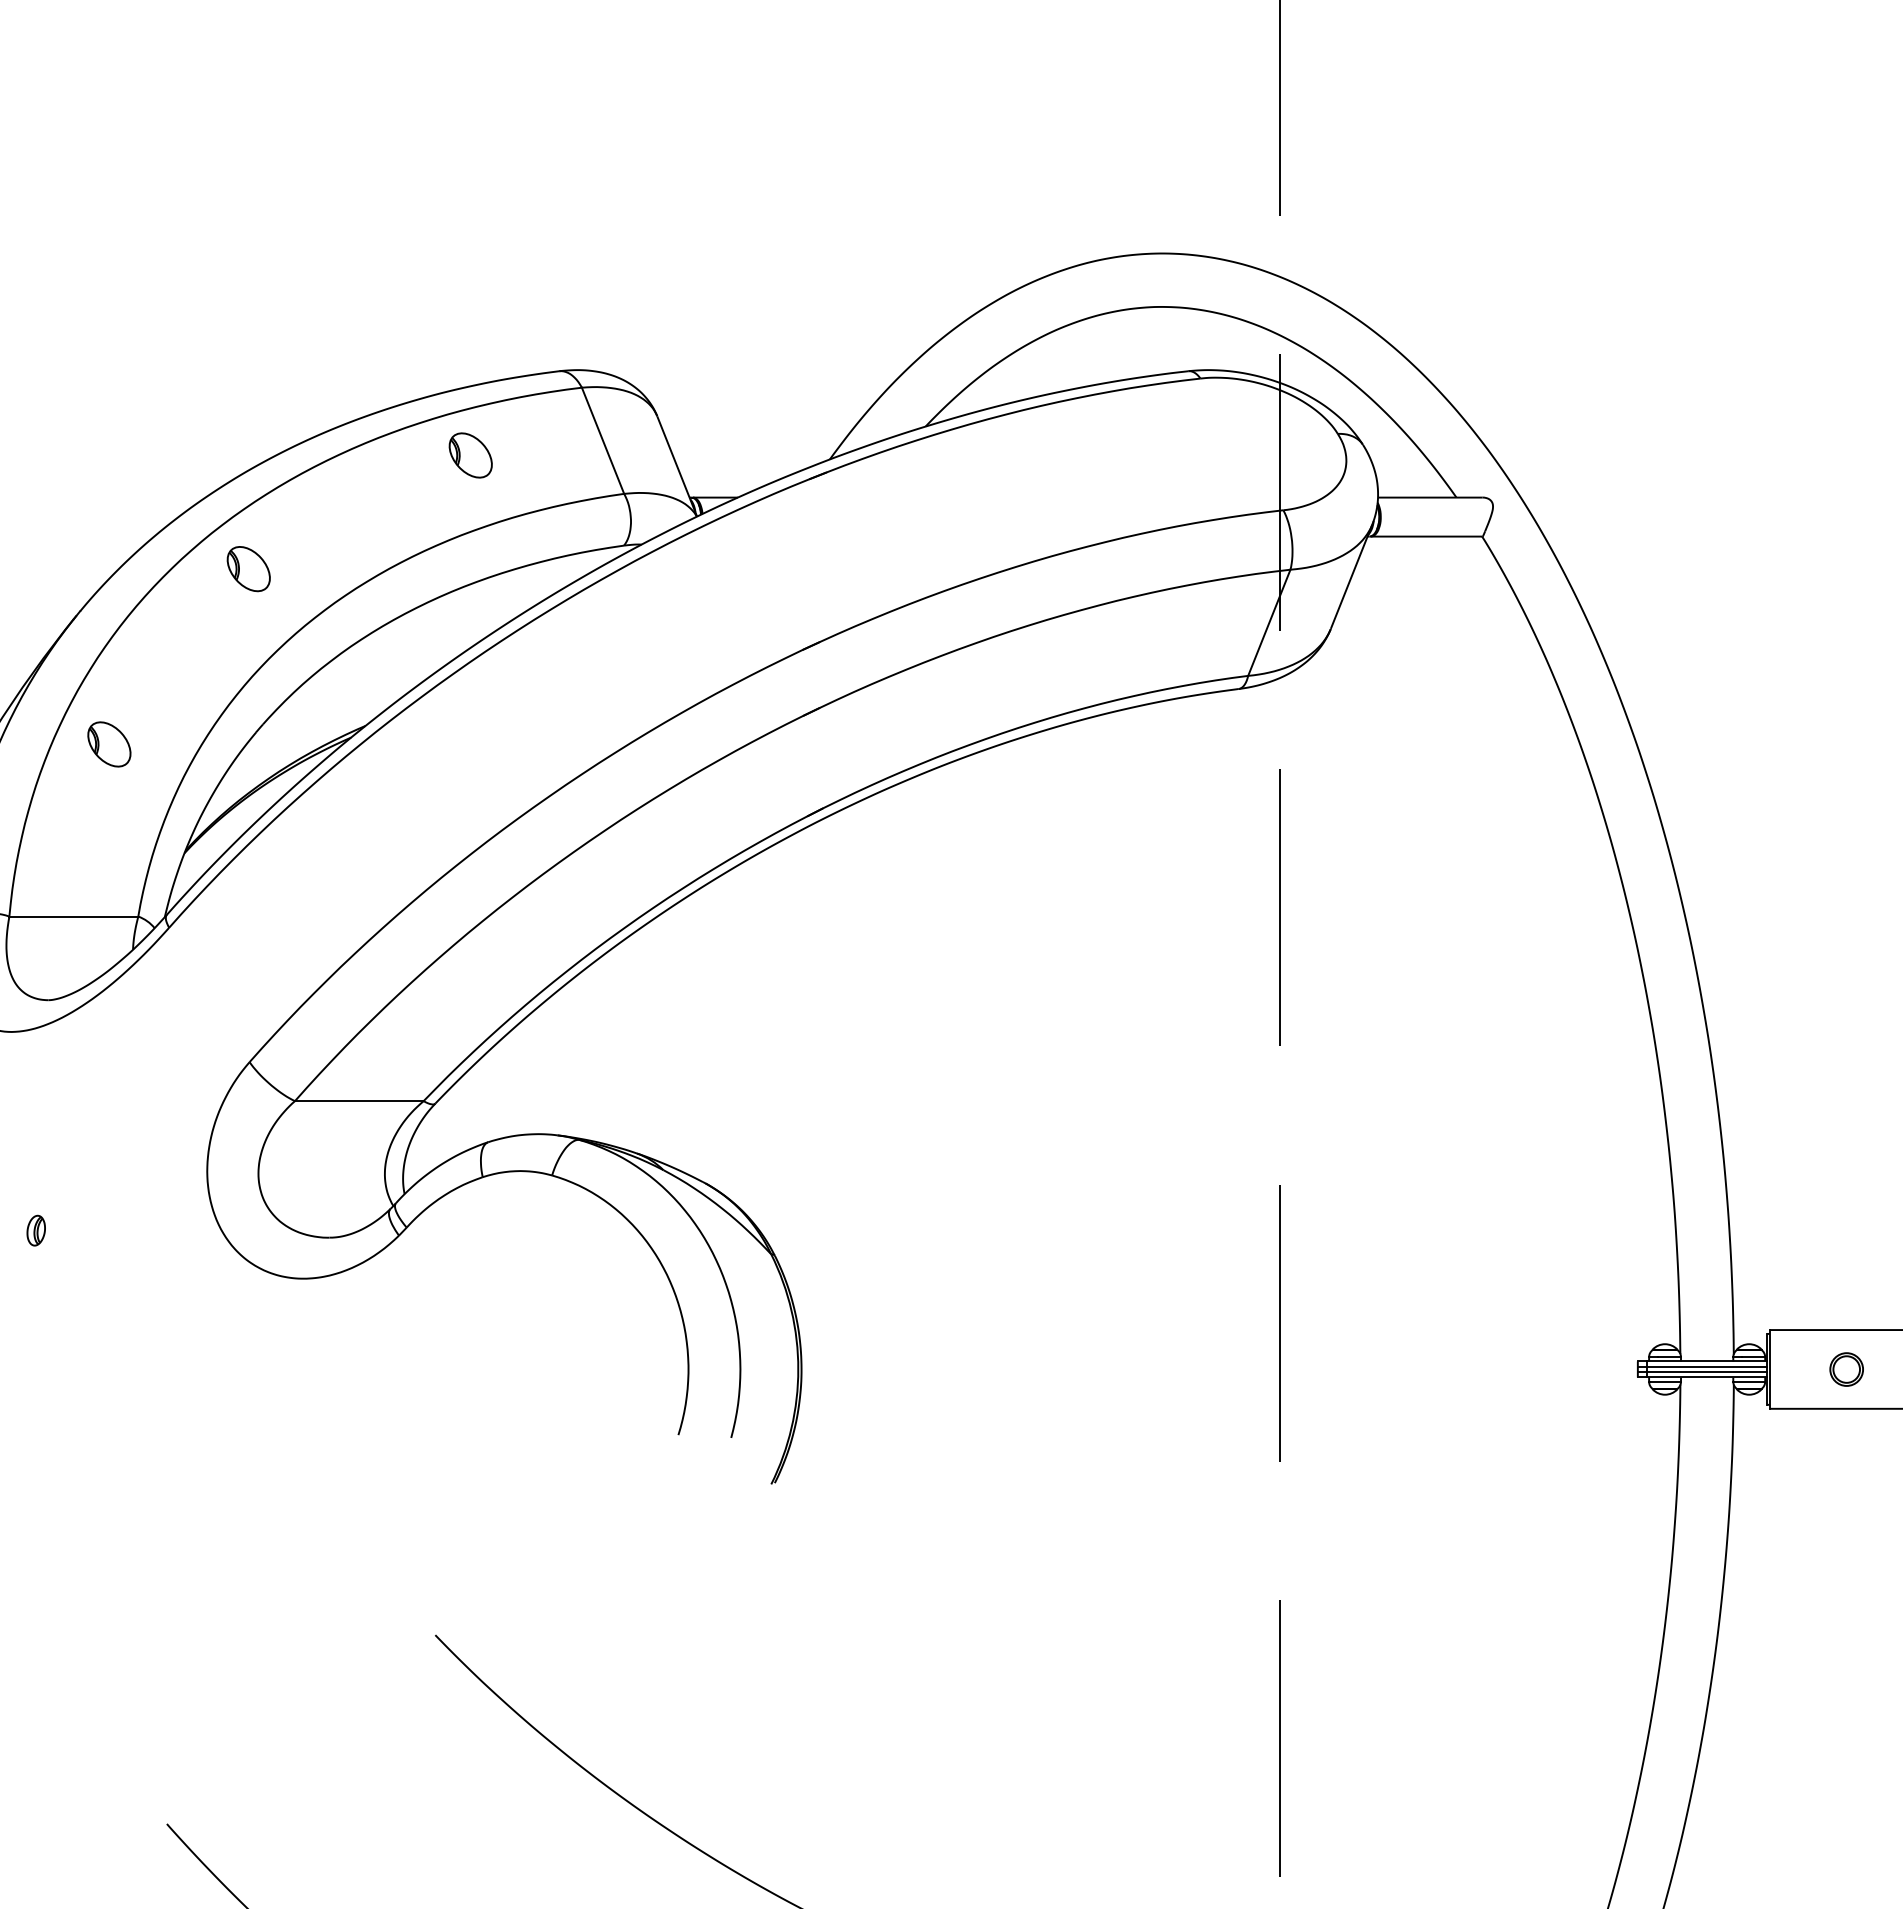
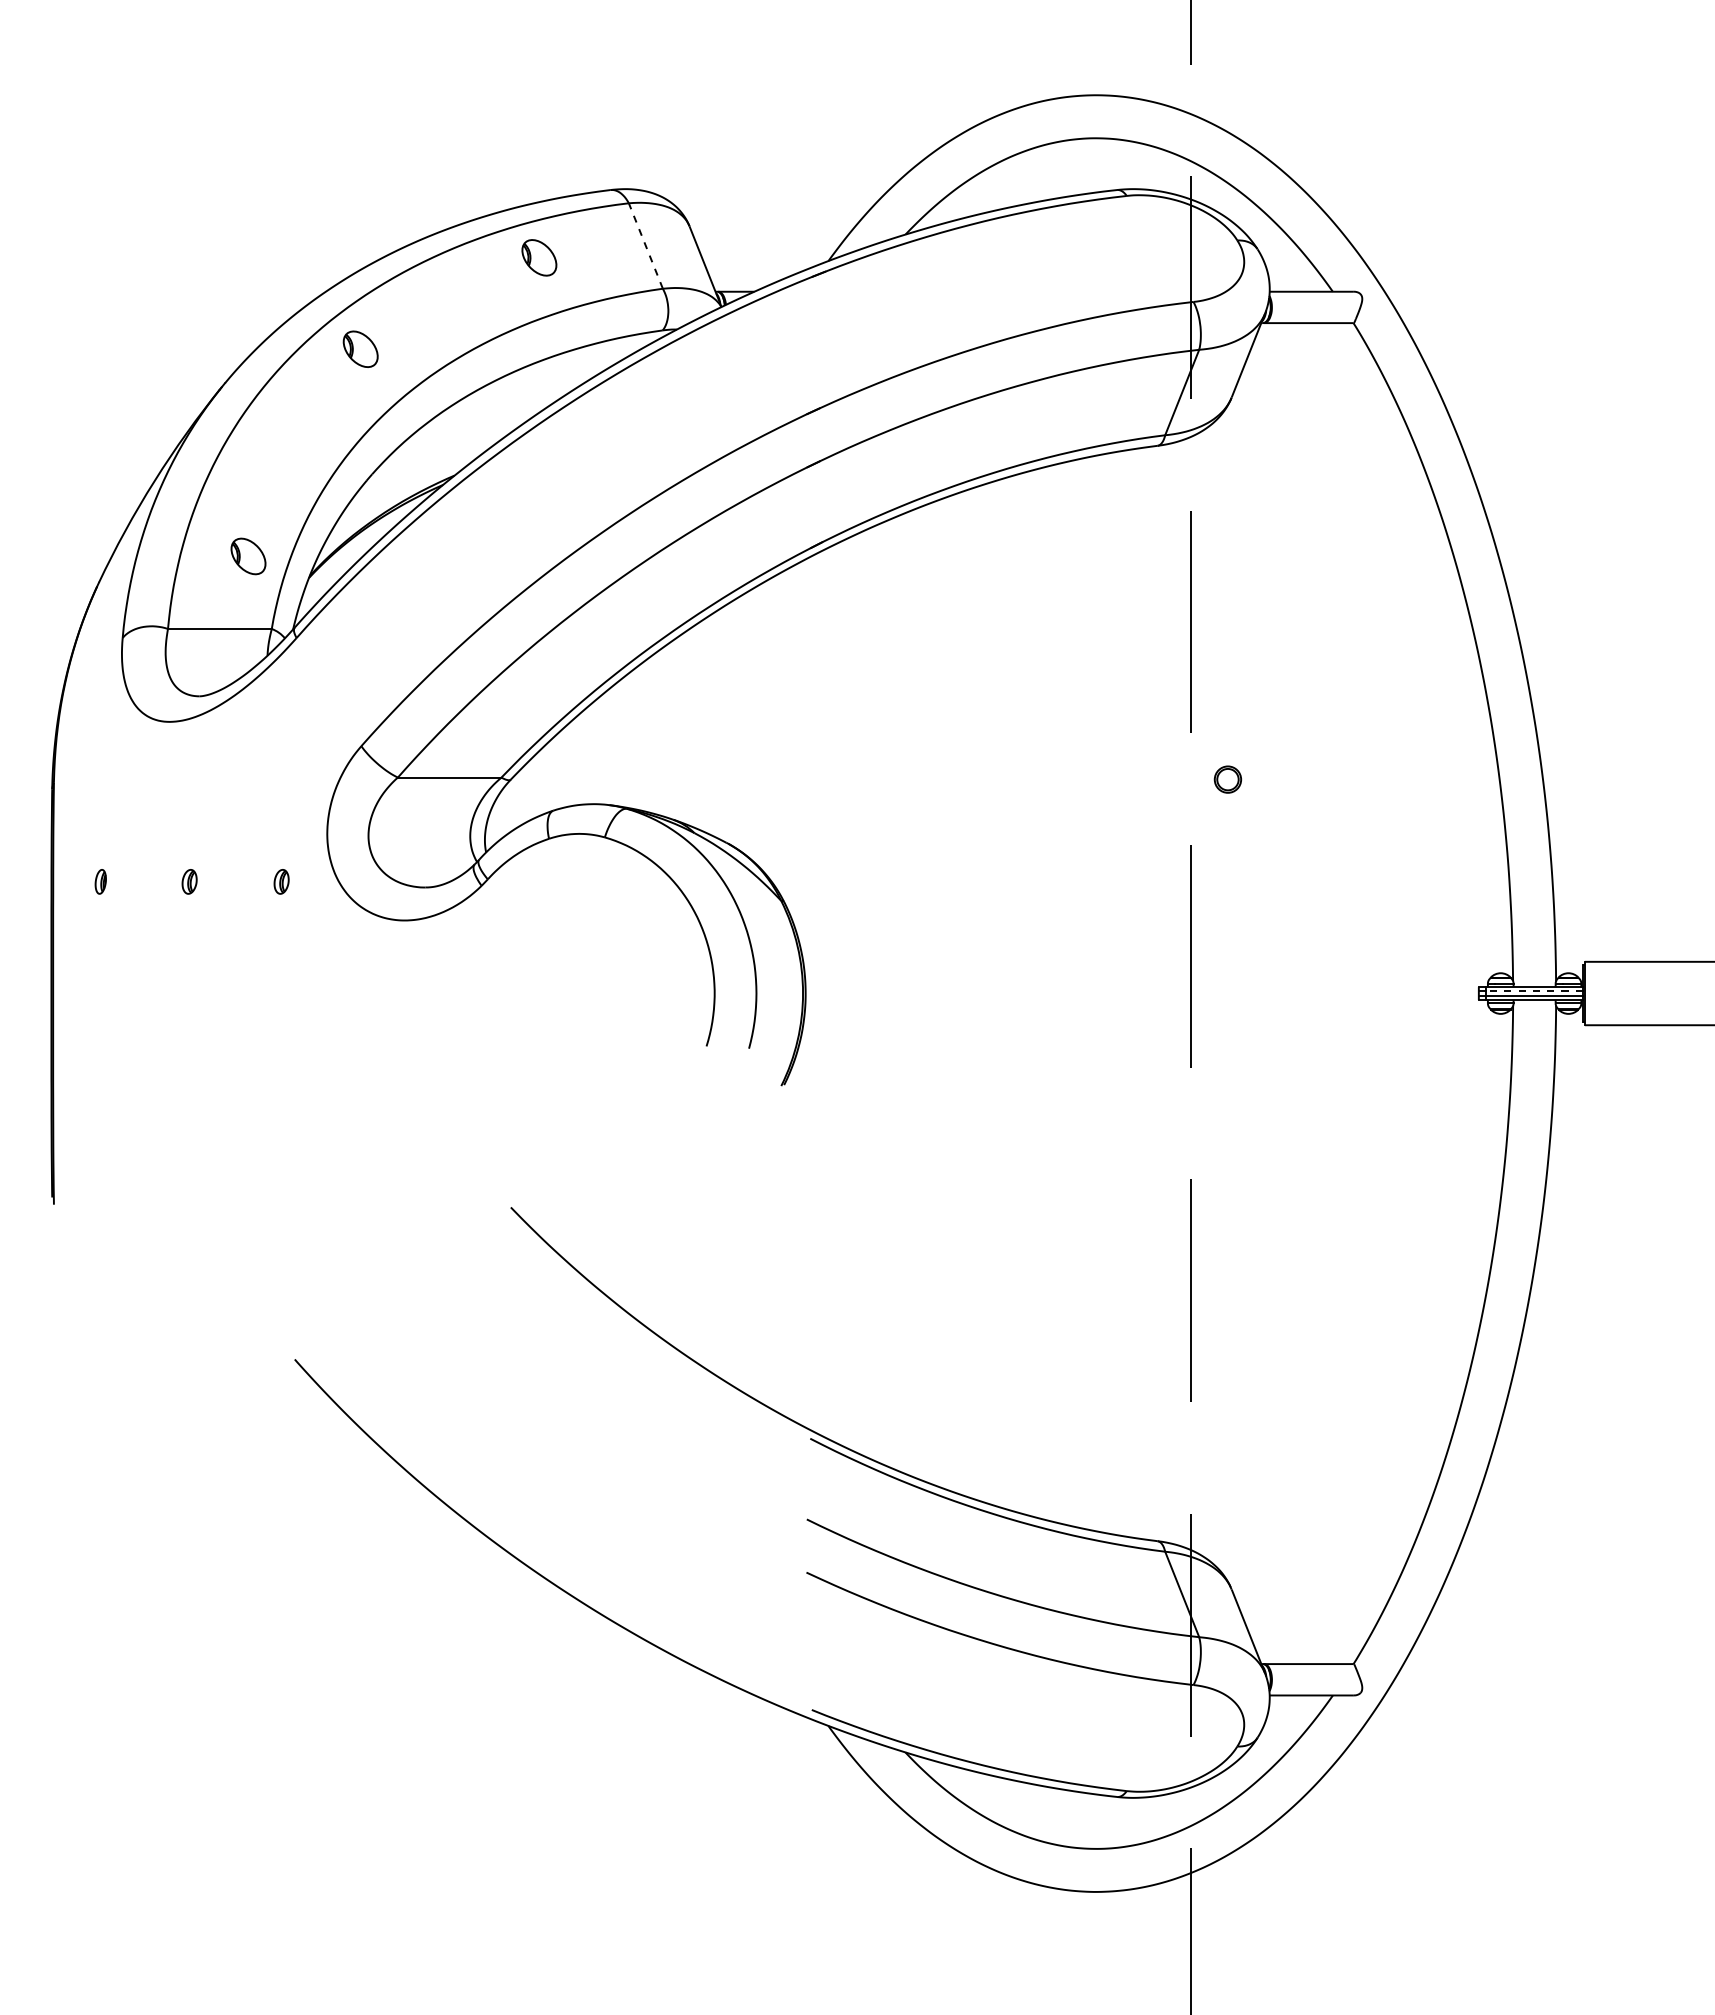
line: (602, 441) -> (645, 246), solid -> dashed
part: (109, 744) -> (248, 556), moved
part: (150, 1230) -> (281, 881), added
line: (1706, 1366) -> (1534, 991), solid -> dashed
part: (1846, 1369) -> (1227, 779), moved

